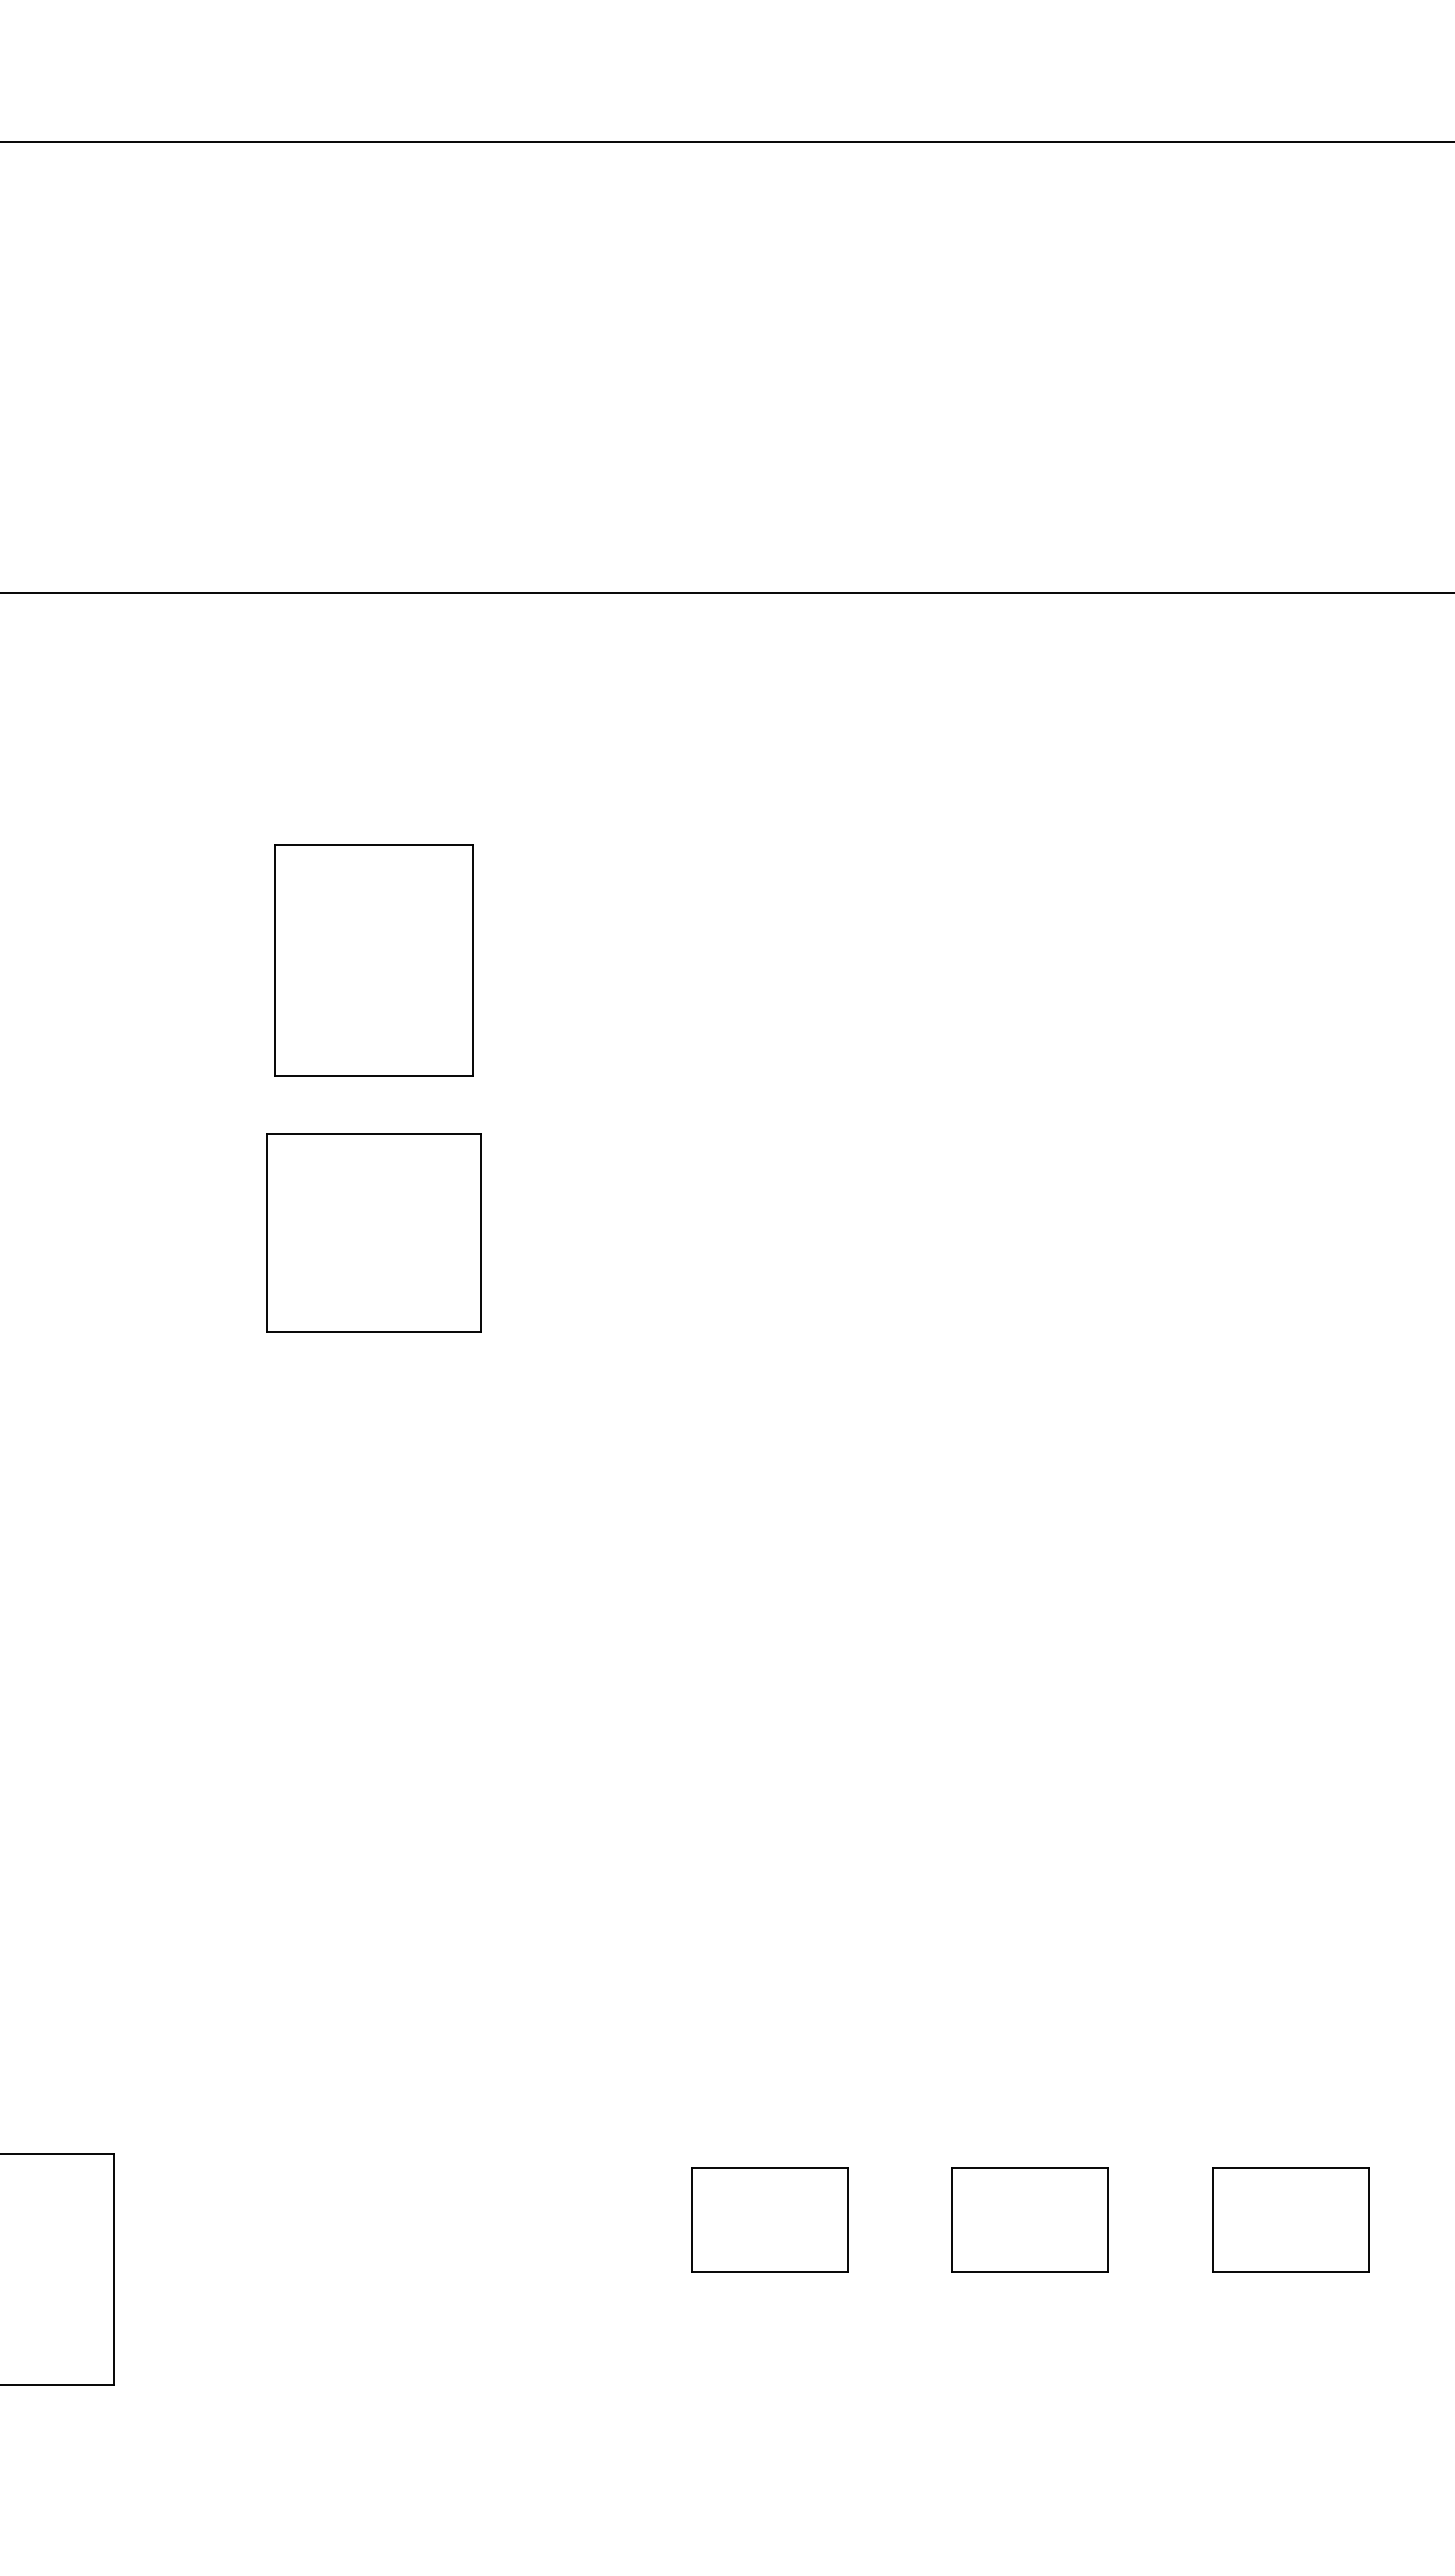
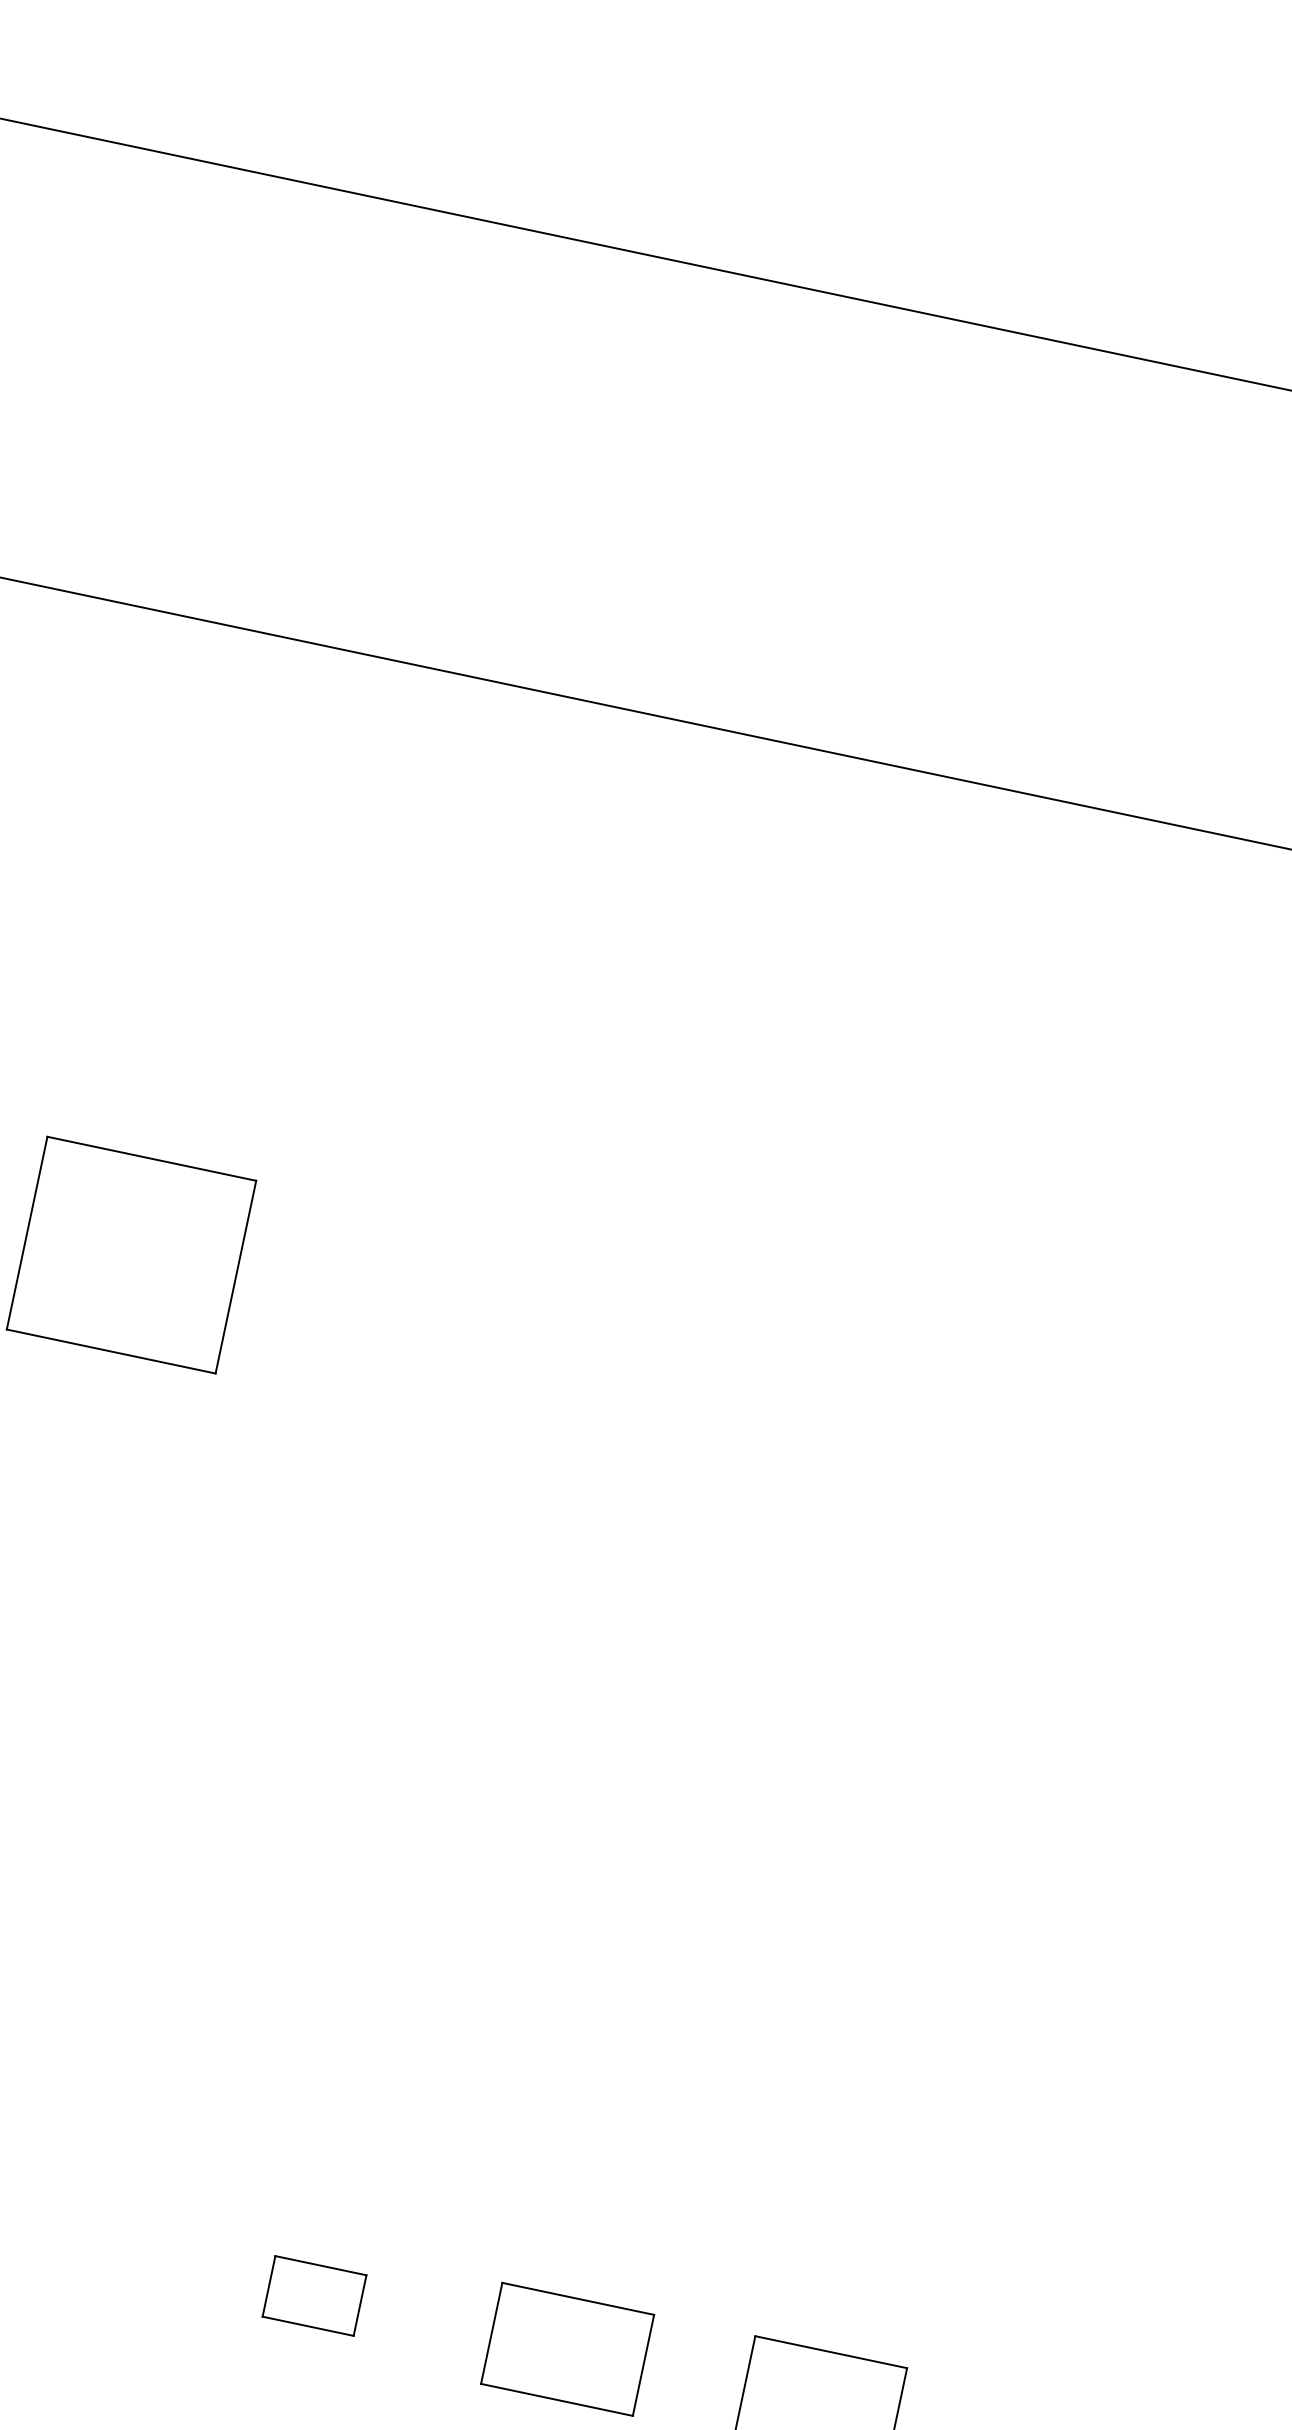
part: (373, 960) -> (186, 989), removed
part: (769, 2219) -> (313, 2295), size x0.6

